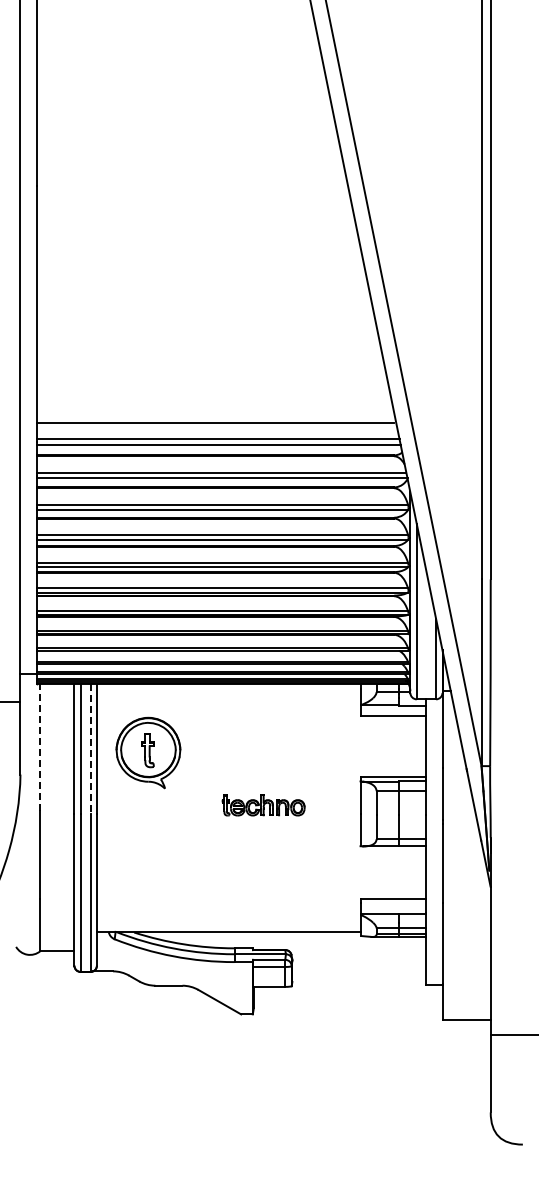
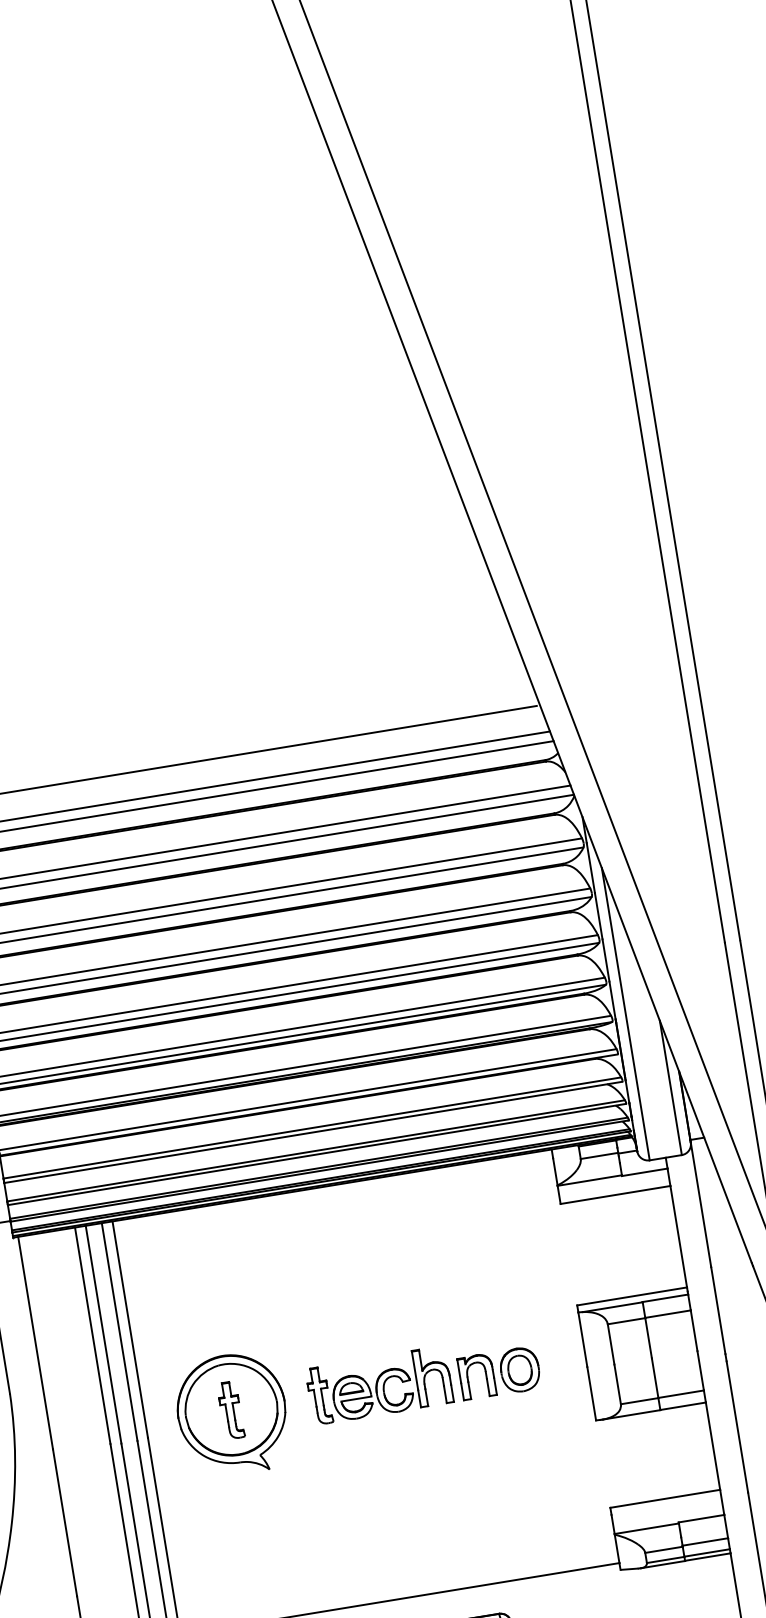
line: (40, 747) -> (35, 1343), dashed -> solid
line: (90, 749) -> (119, 1332), dashed -> solid
part: (148, 752) -> (232, 1413), moved
part: (263, 805) -> (423, 1379), size x1.67

